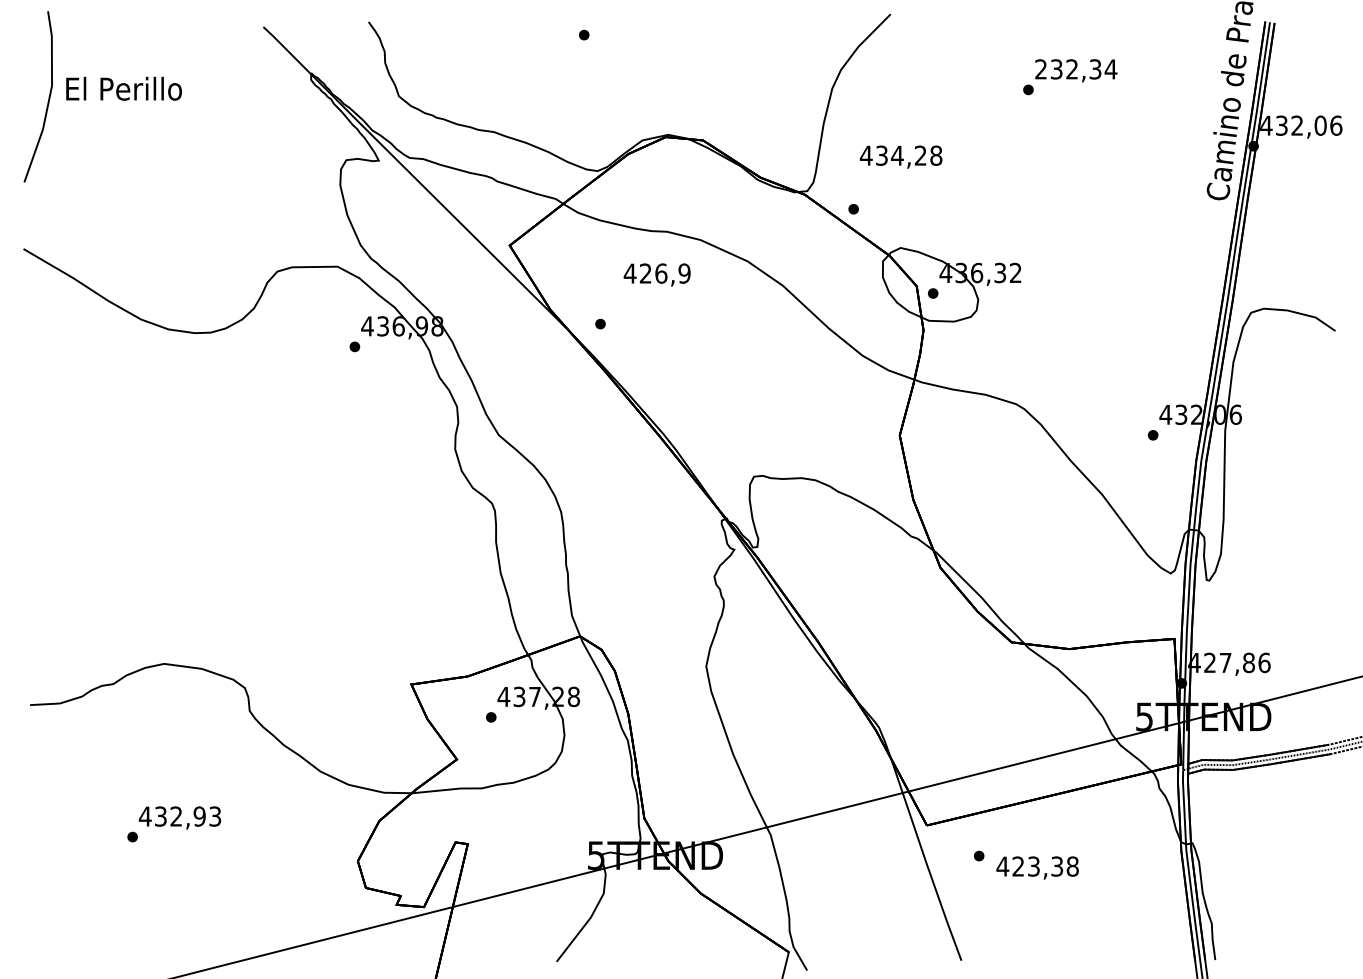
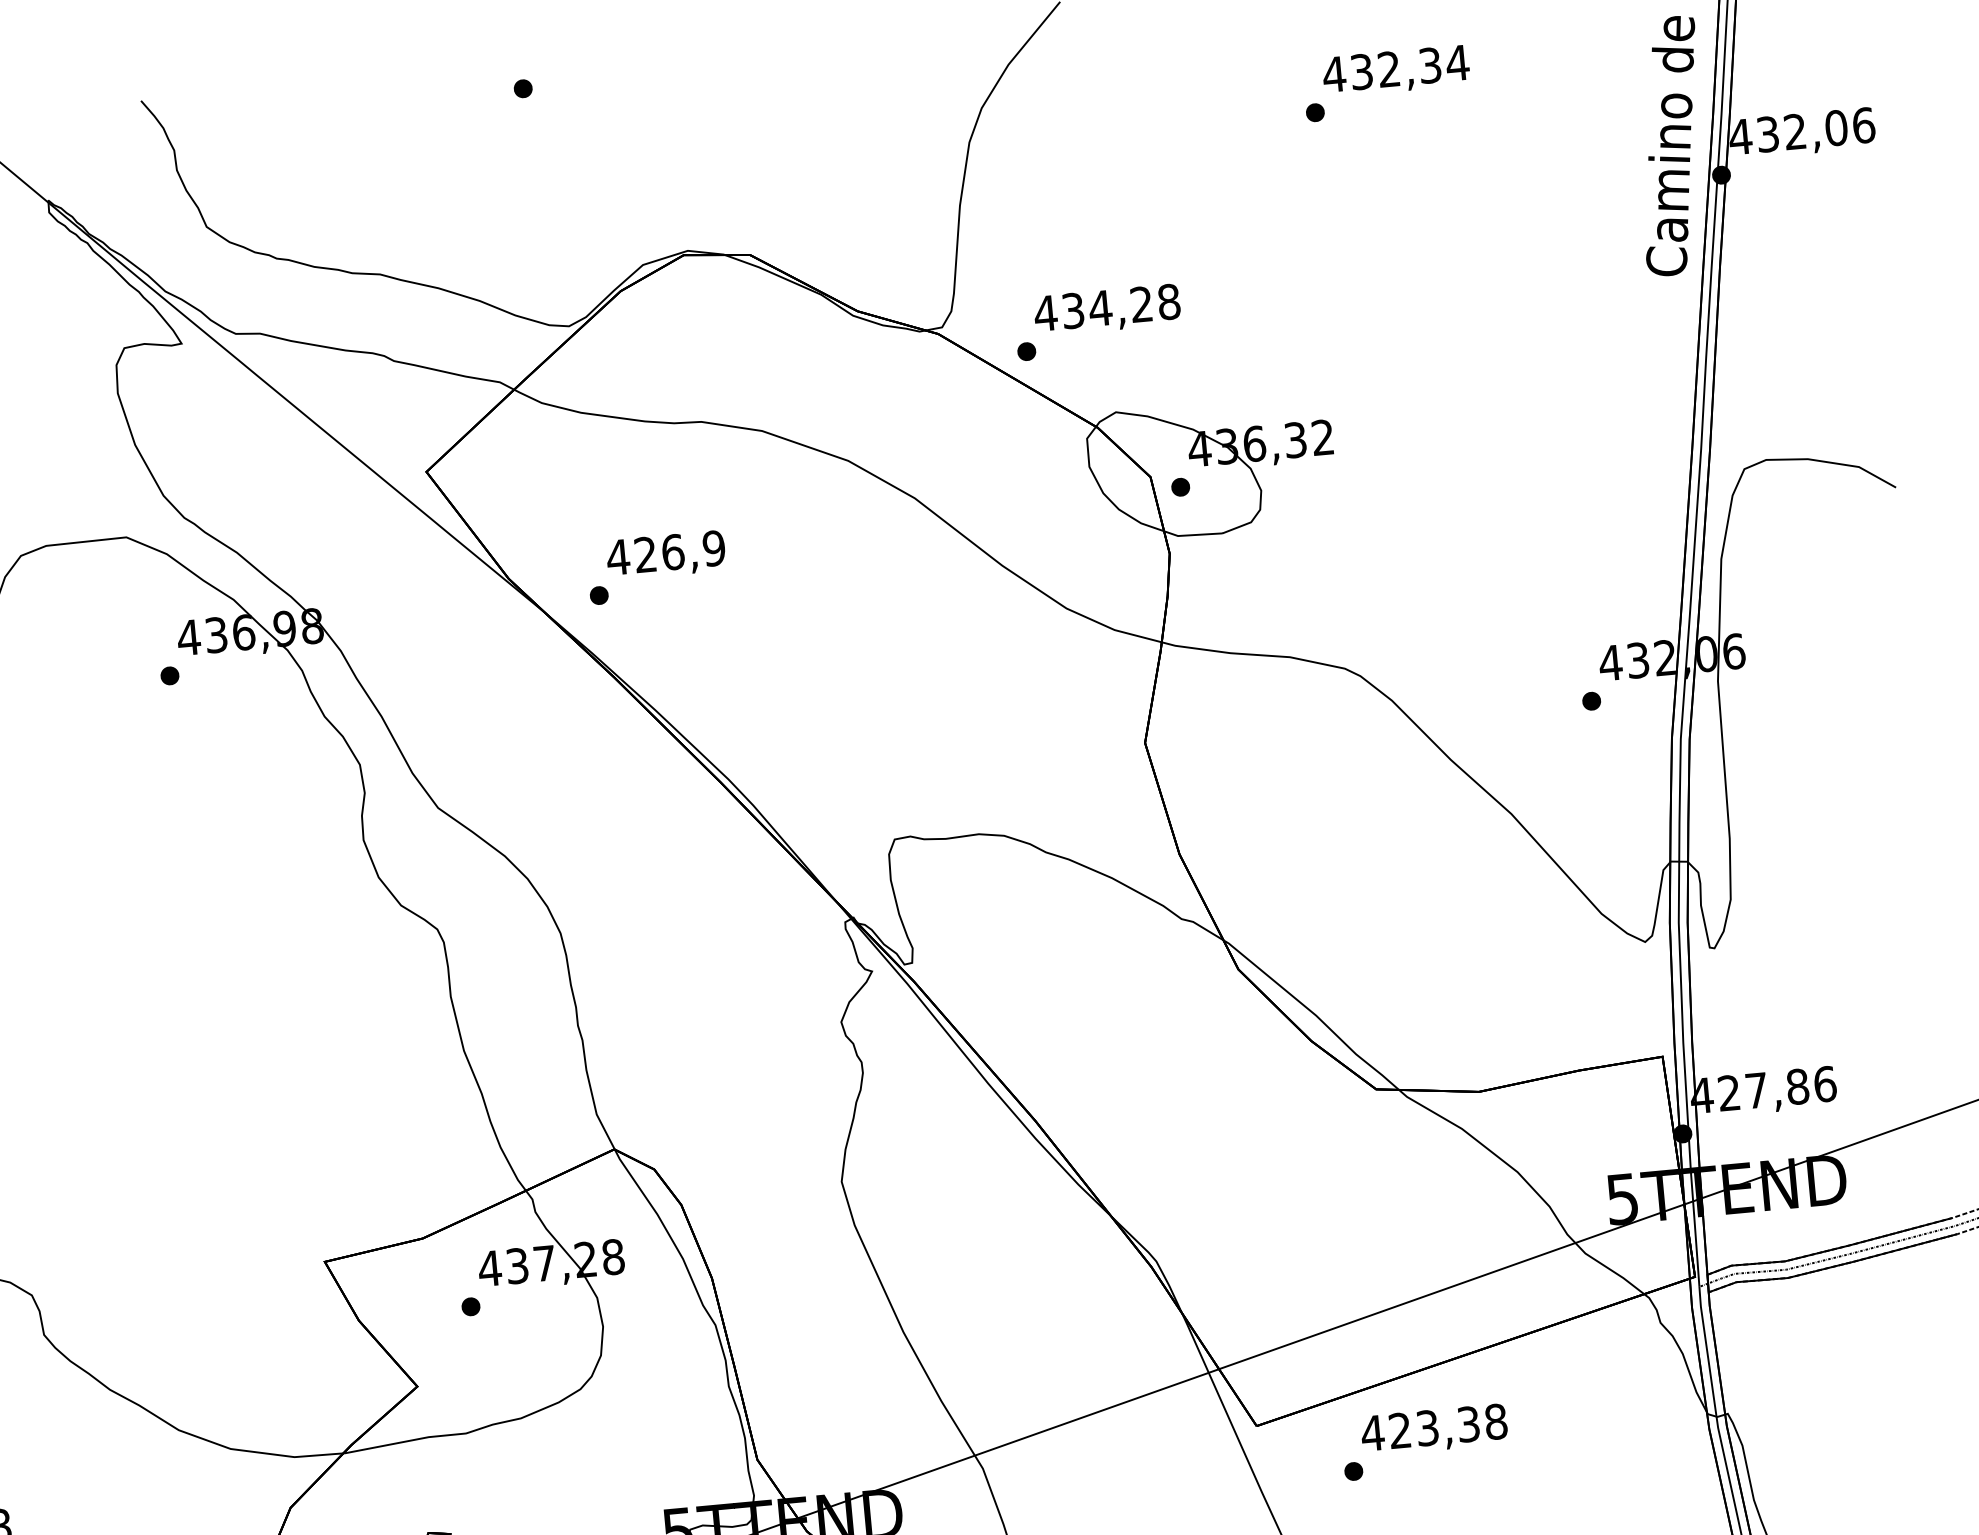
text: (1040, 69) -> (1333, 74), 232,34 -> 432,34
text: (900, 156) -> (1106, 309), moved
text: (656, 274) -> (664, 554), moved
text: (1037, 867) -> (1434, 1429), moved

